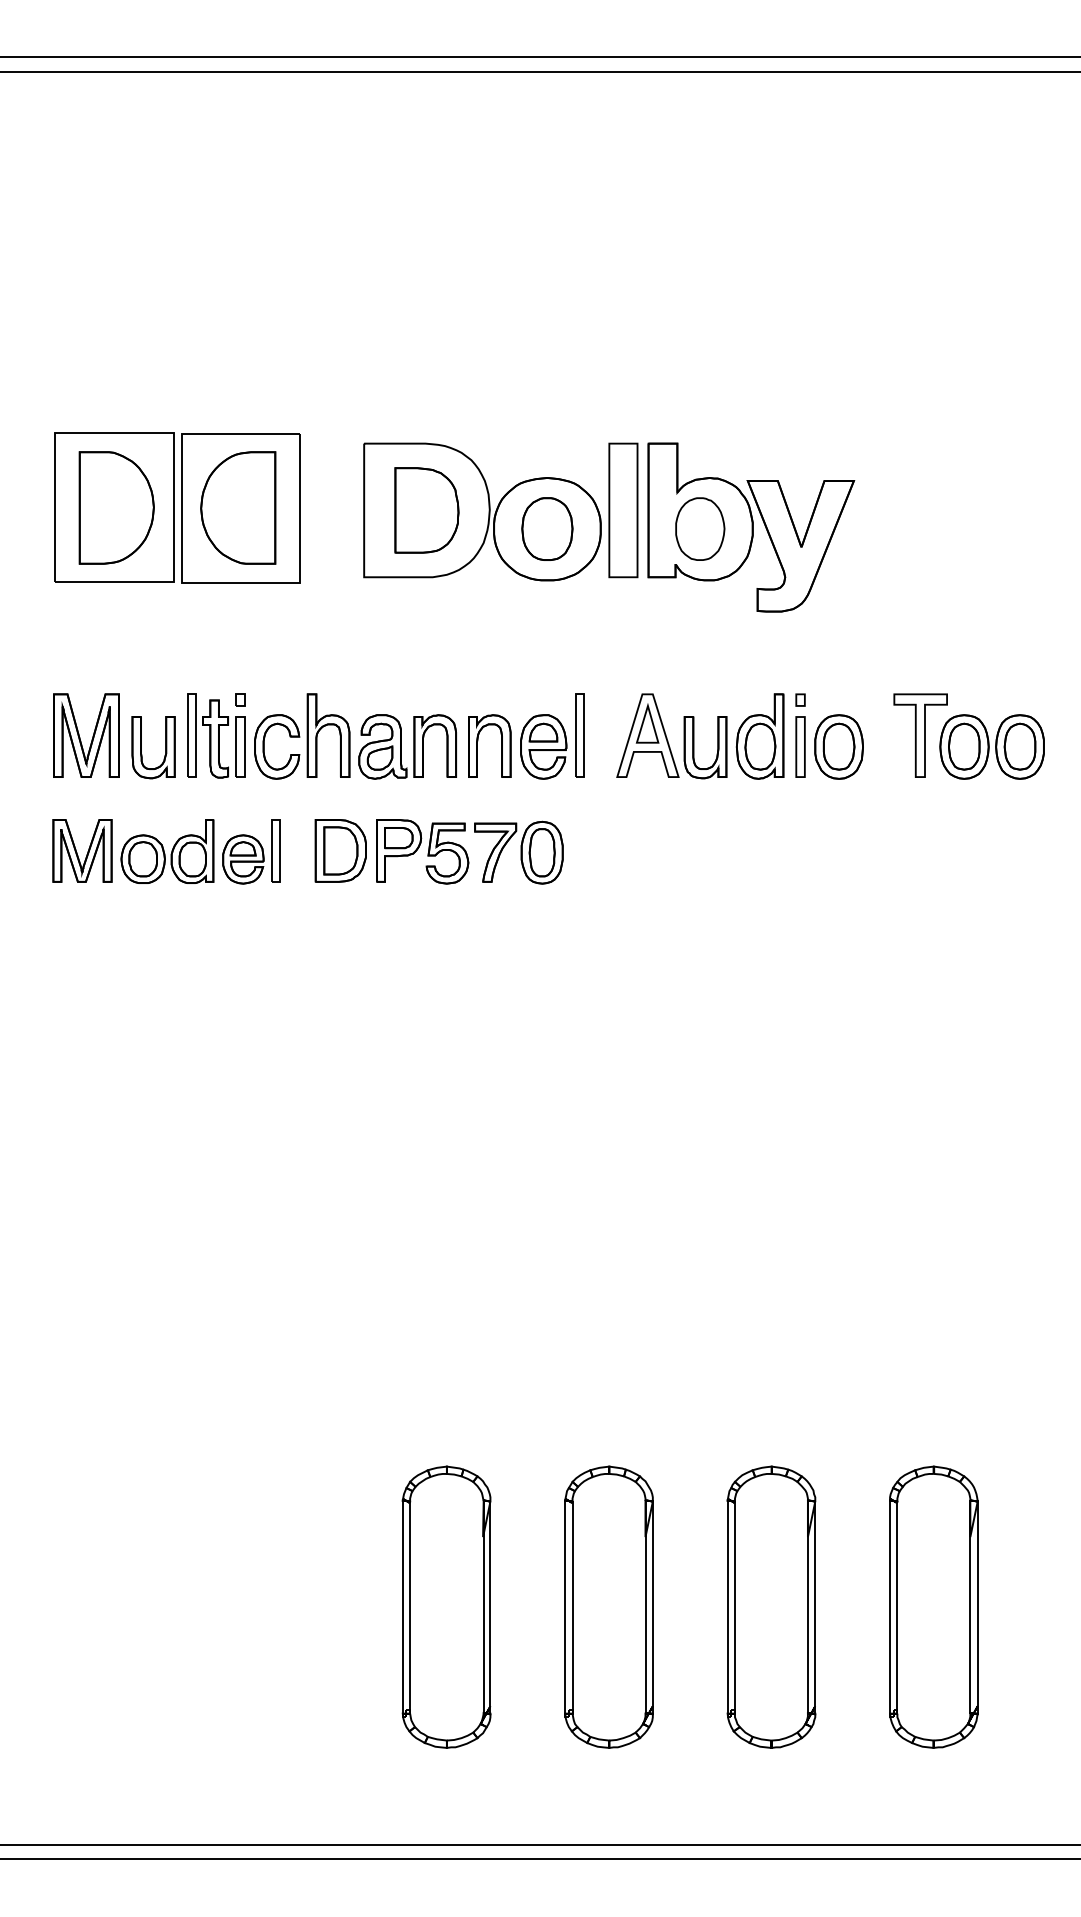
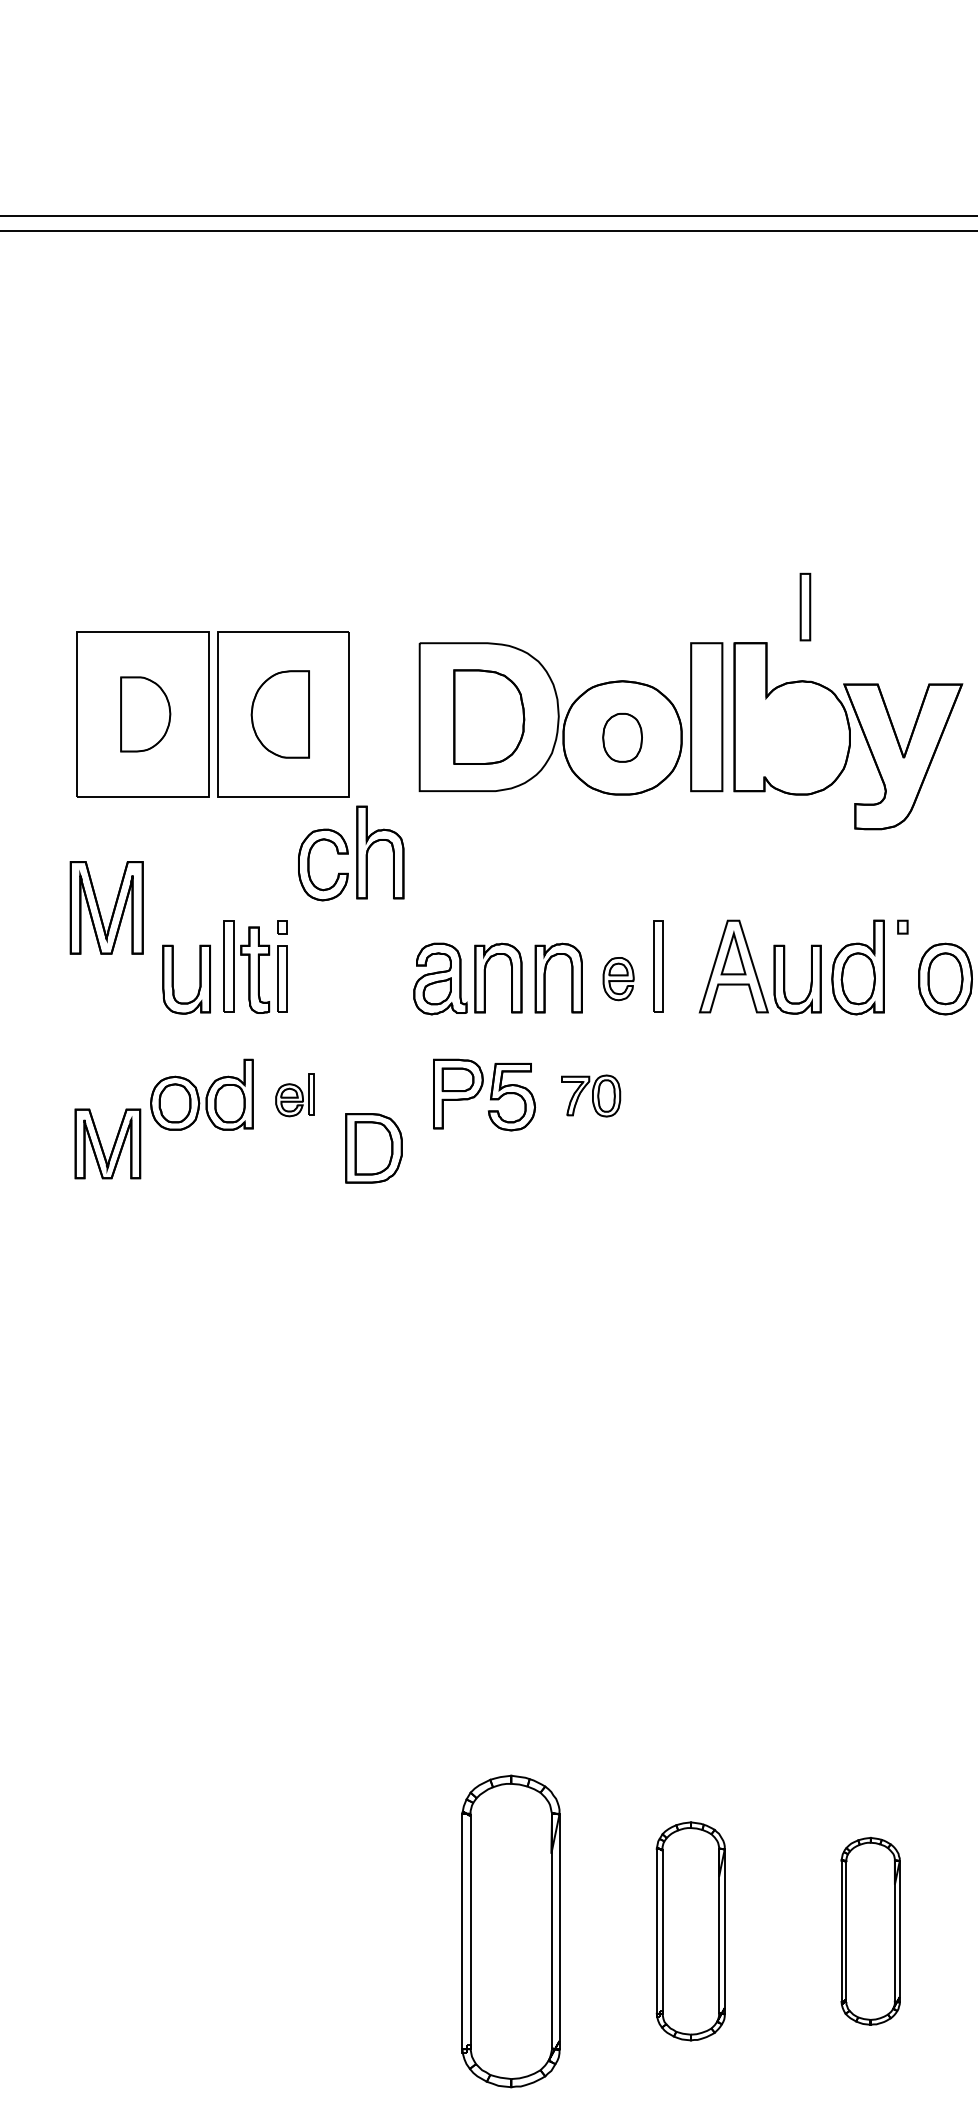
part: (116, 507) -> (145, 713), size x0.6
part: (238, 507) -> (280, 713), size x0.7
part: (547, 528) -> (622, 737), size x0.7
part: (700, 528) -> (792, 737), removed
part: (86, 735) -> (106, 907), moved
part: (302, 736) -> (351, 853), moved
part: (543, 746) -> (618, 978), size x0.6
part: (800, 746) -> (805, 606), moved
part: (82, 850) -> (107, 1143), moved
part: (340, 850) -> (373, 1147), moved
part: (251, 851) -> (294, 1094), size x0.6
part: (518, 852) -> (590, 1095), size x0.6
part: (608, 1606) -> (690, 1930), size x0.7
part: (771, 1606) -> (870, 1930), size x0.6

